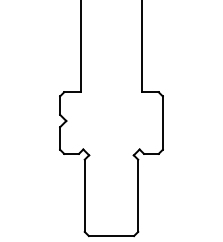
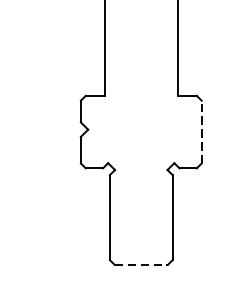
line: (162, 123) -> (201, 132), solid -> dashed
line: (111, 236) -> (141, 265), solid -> dashed

